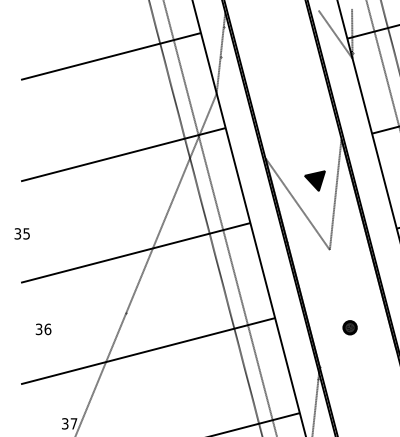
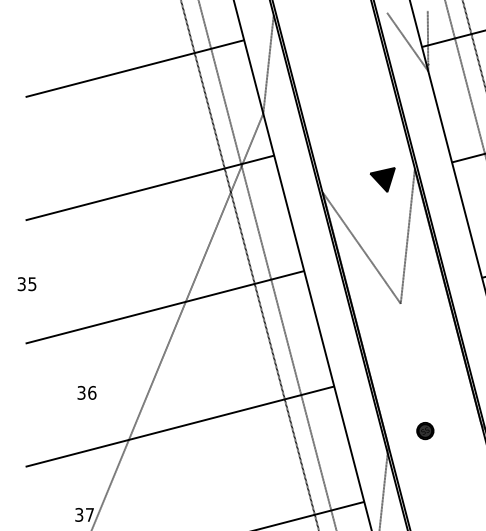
part: (314, 180) -> (382, 179), moved
part: (349, 327) -> (424, 430), moved
text: (43, 329) -> (86, 393), moved

